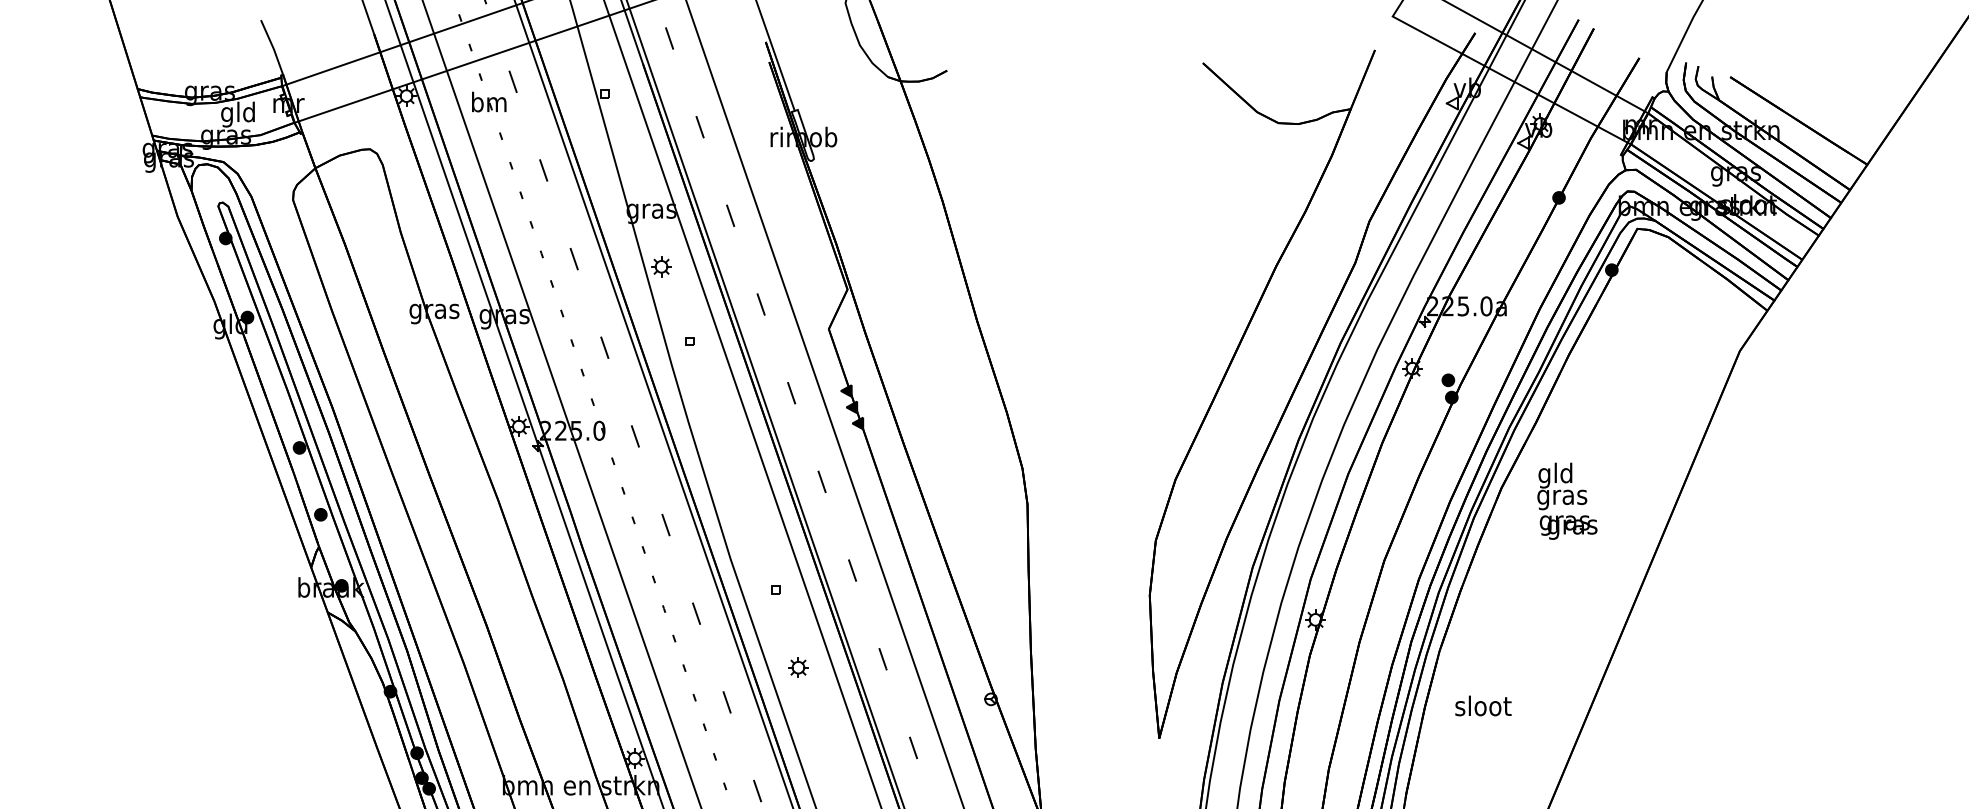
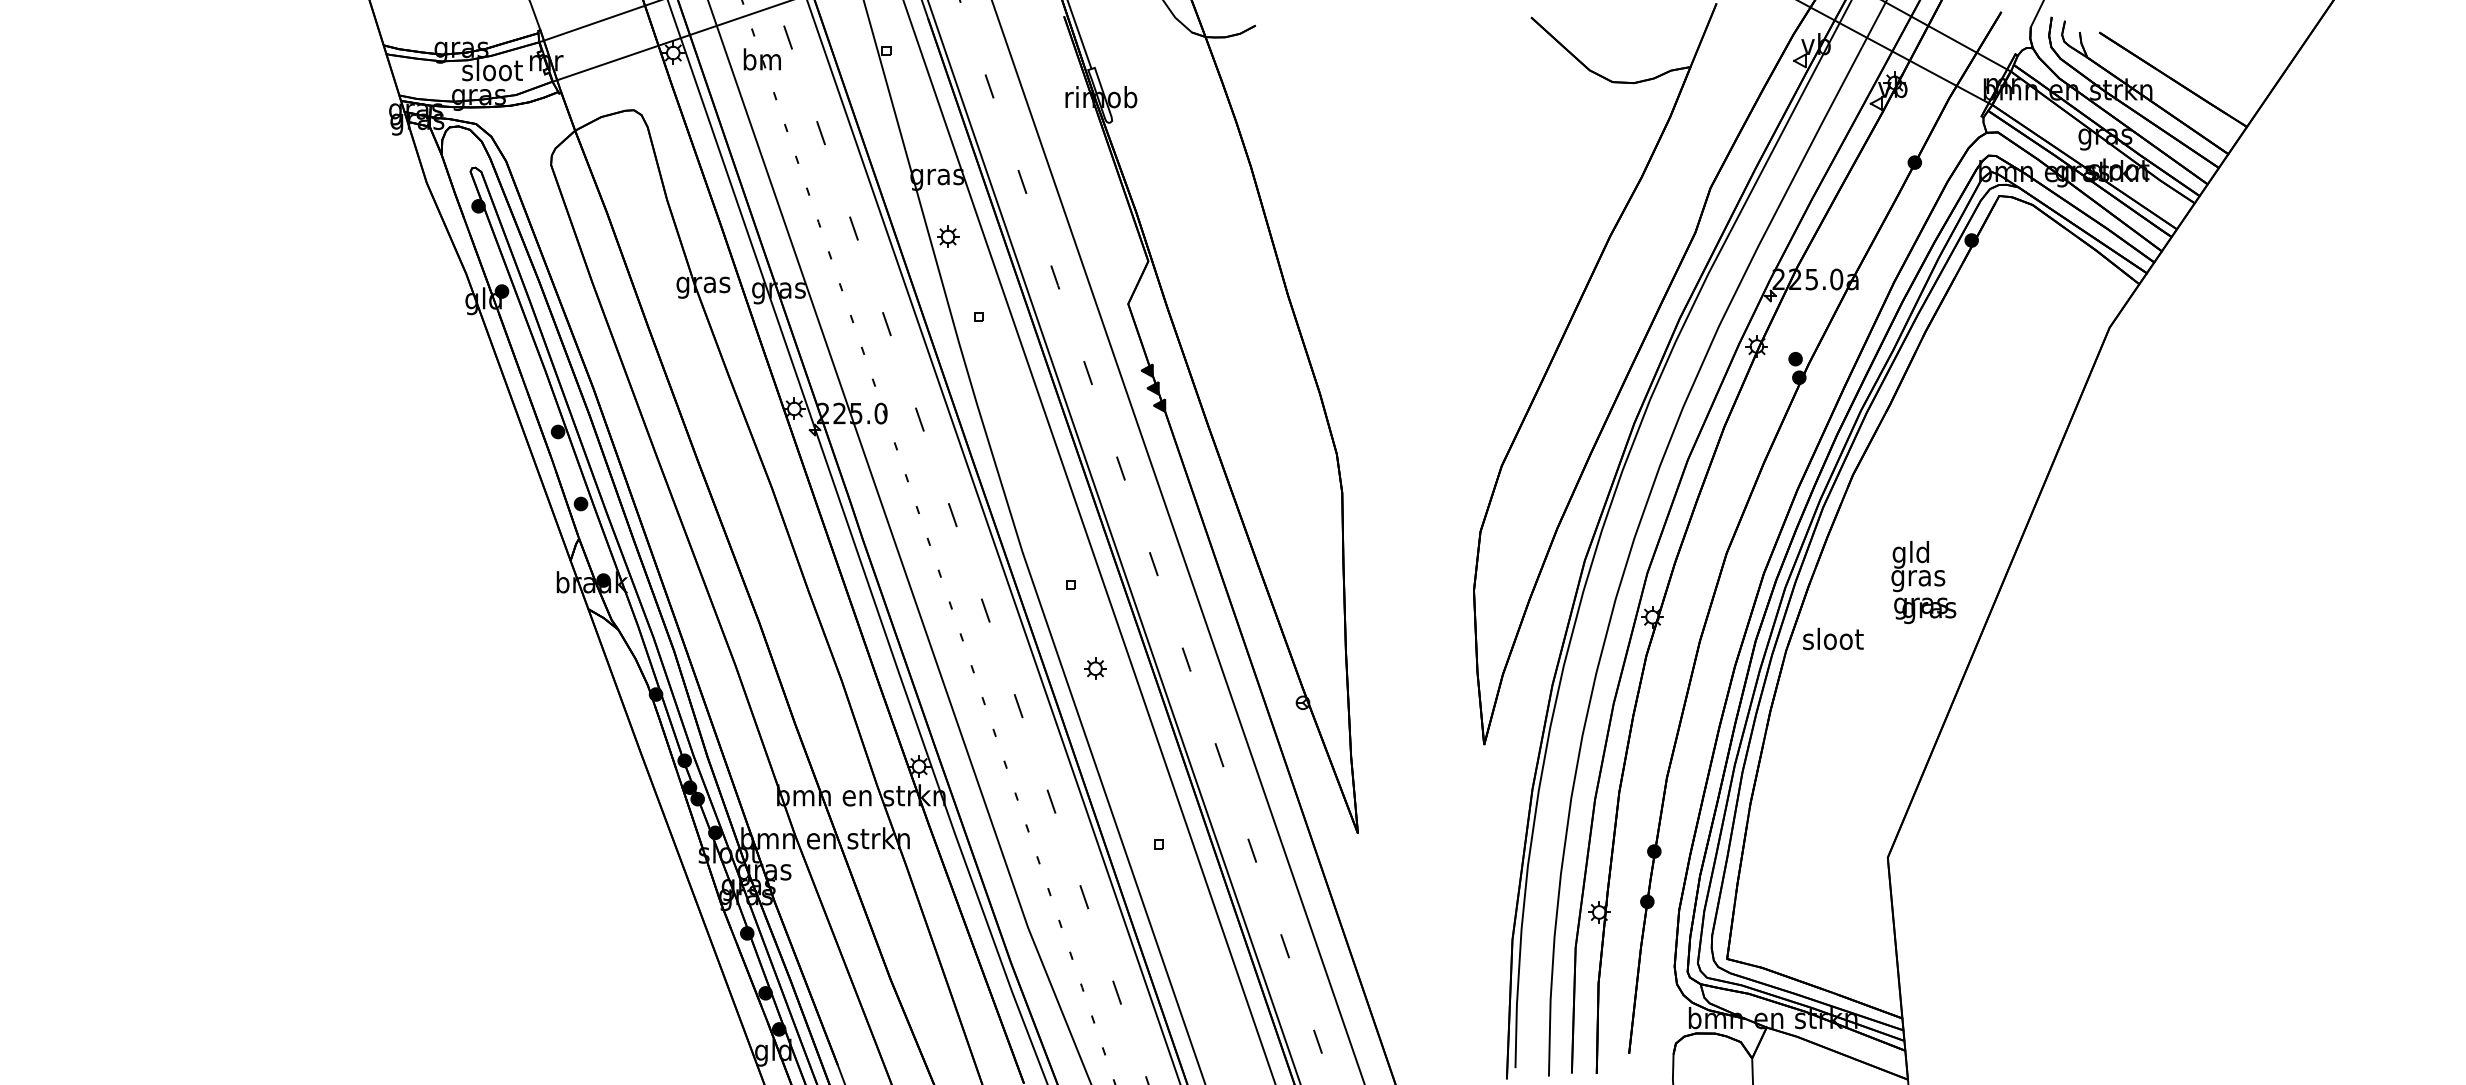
text: (238, 114) -> (492, 72), gld -> sloot
text: (1567, 501) -> (1923, 582), moved
text: (1483, 705) -> (1833, 638), moved

